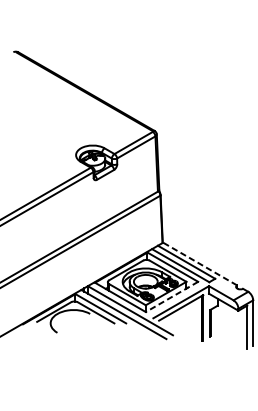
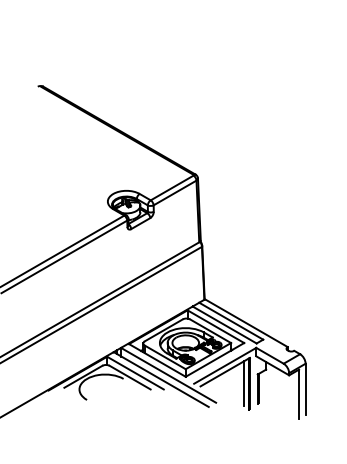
line: (200, 264) -> (246, 323), dashed -> solid
line: (171, 296) -> (214, 359), dashed -> solid
line: (197, 318) -> (243, 383), added

